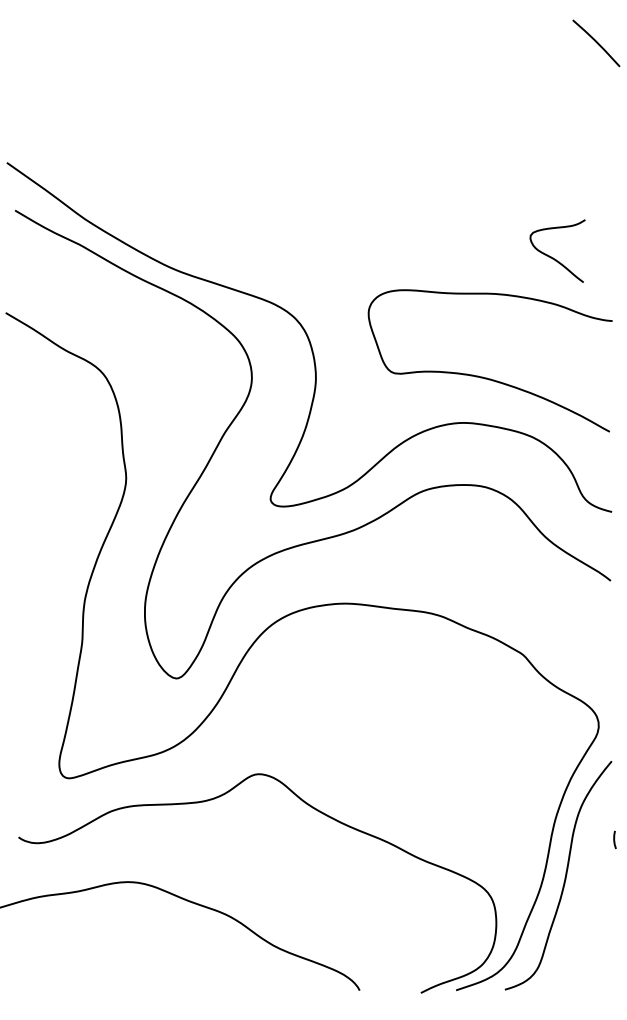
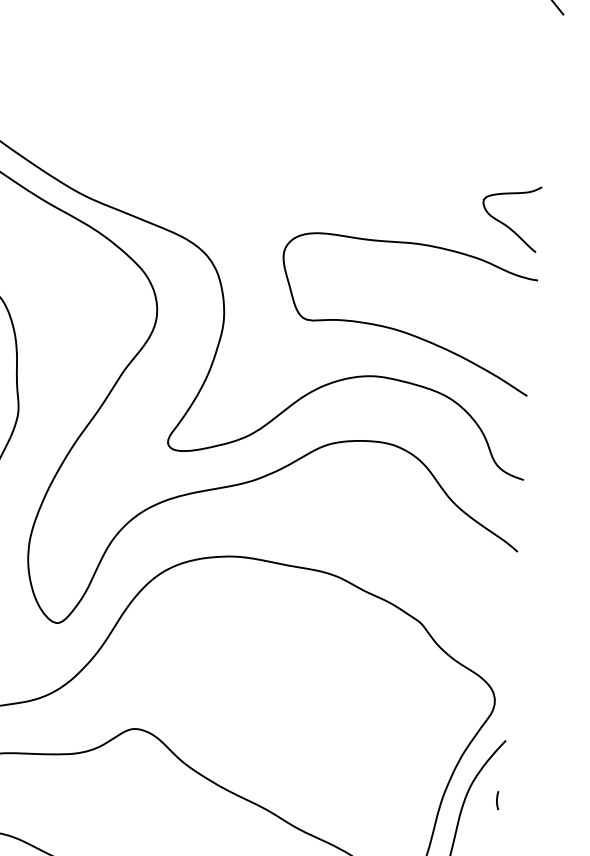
curve: (553, 257) -> (506, 224), moved
line: (614, 839) -> (497, 800), moved

